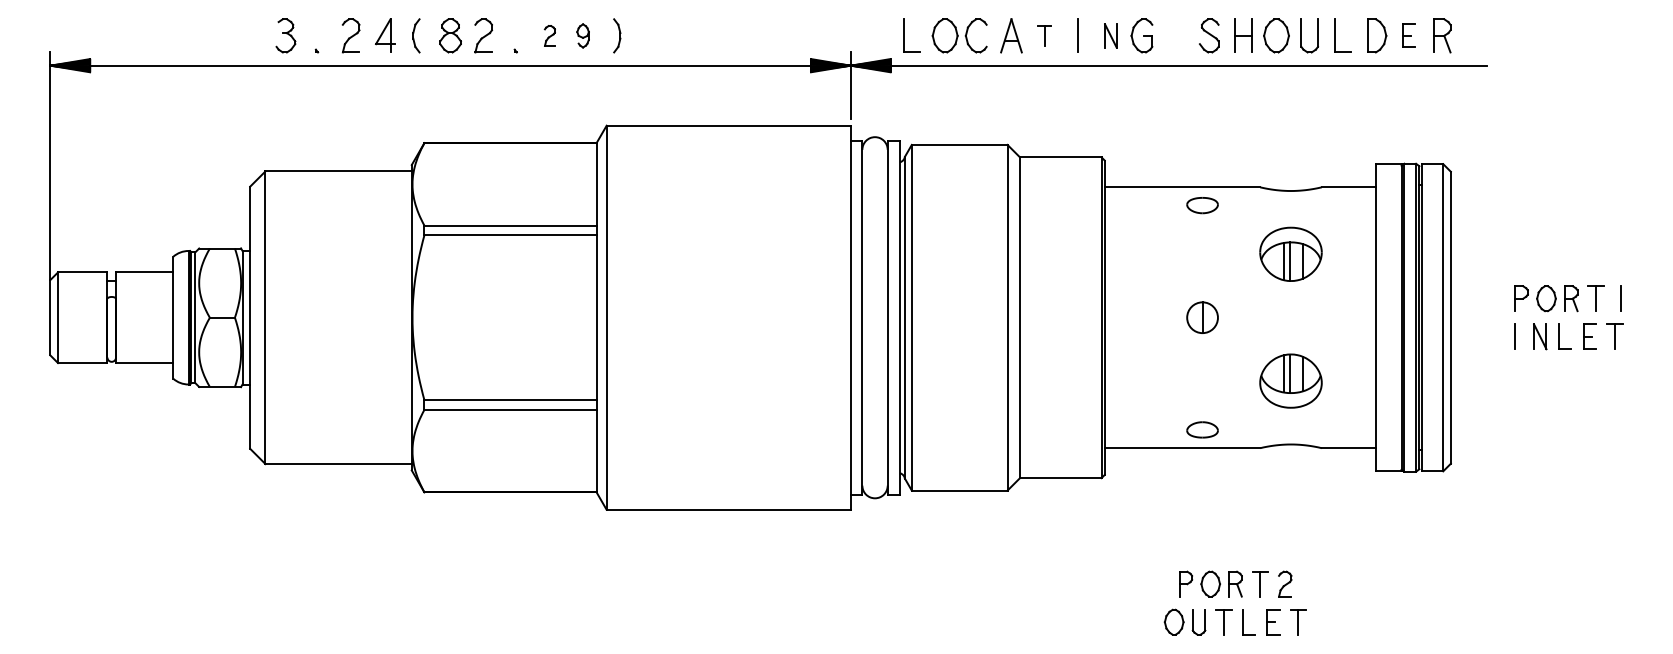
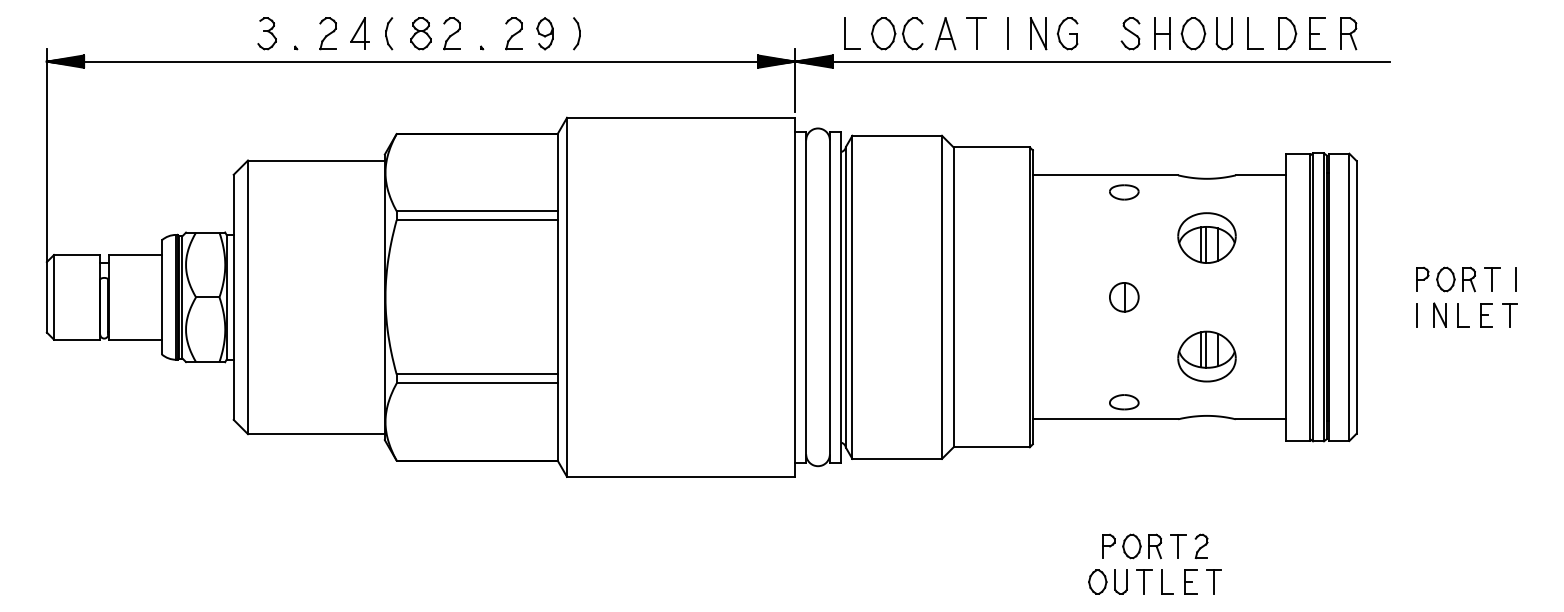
part: (549, 35) -> (513, 33), size x1.67
part: (582, 35) -> (544, 33), size x1.43
part: (1044, 35) -> (976, 33), size x1.67
part: (1110, 35) -> (1038, 33), size x1.43
part: (1409, 35) -> (1317, 33), size x1.43

